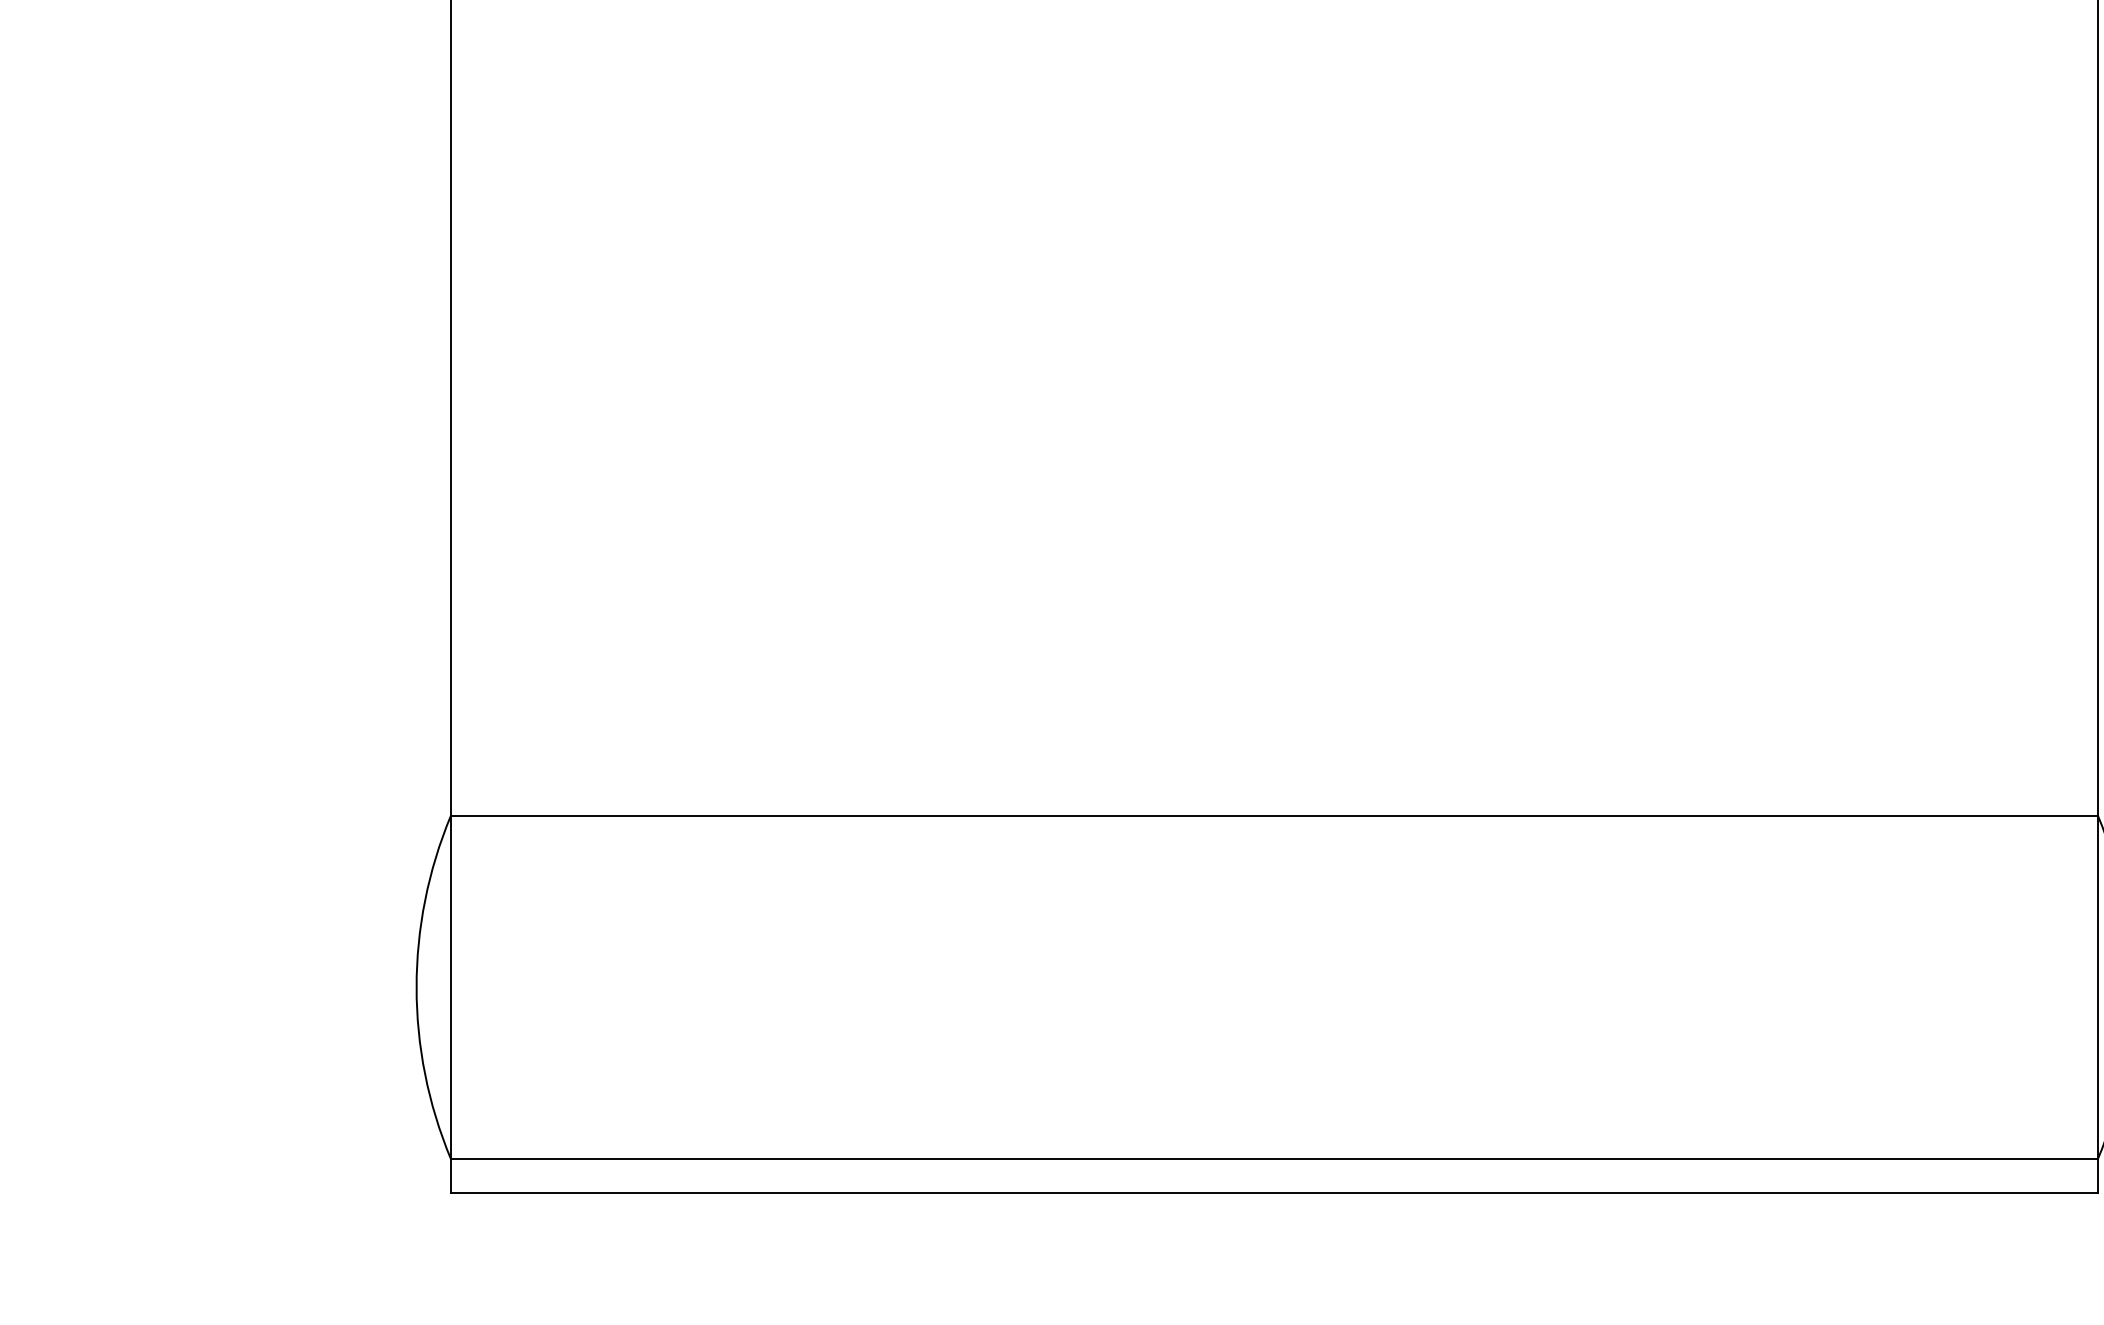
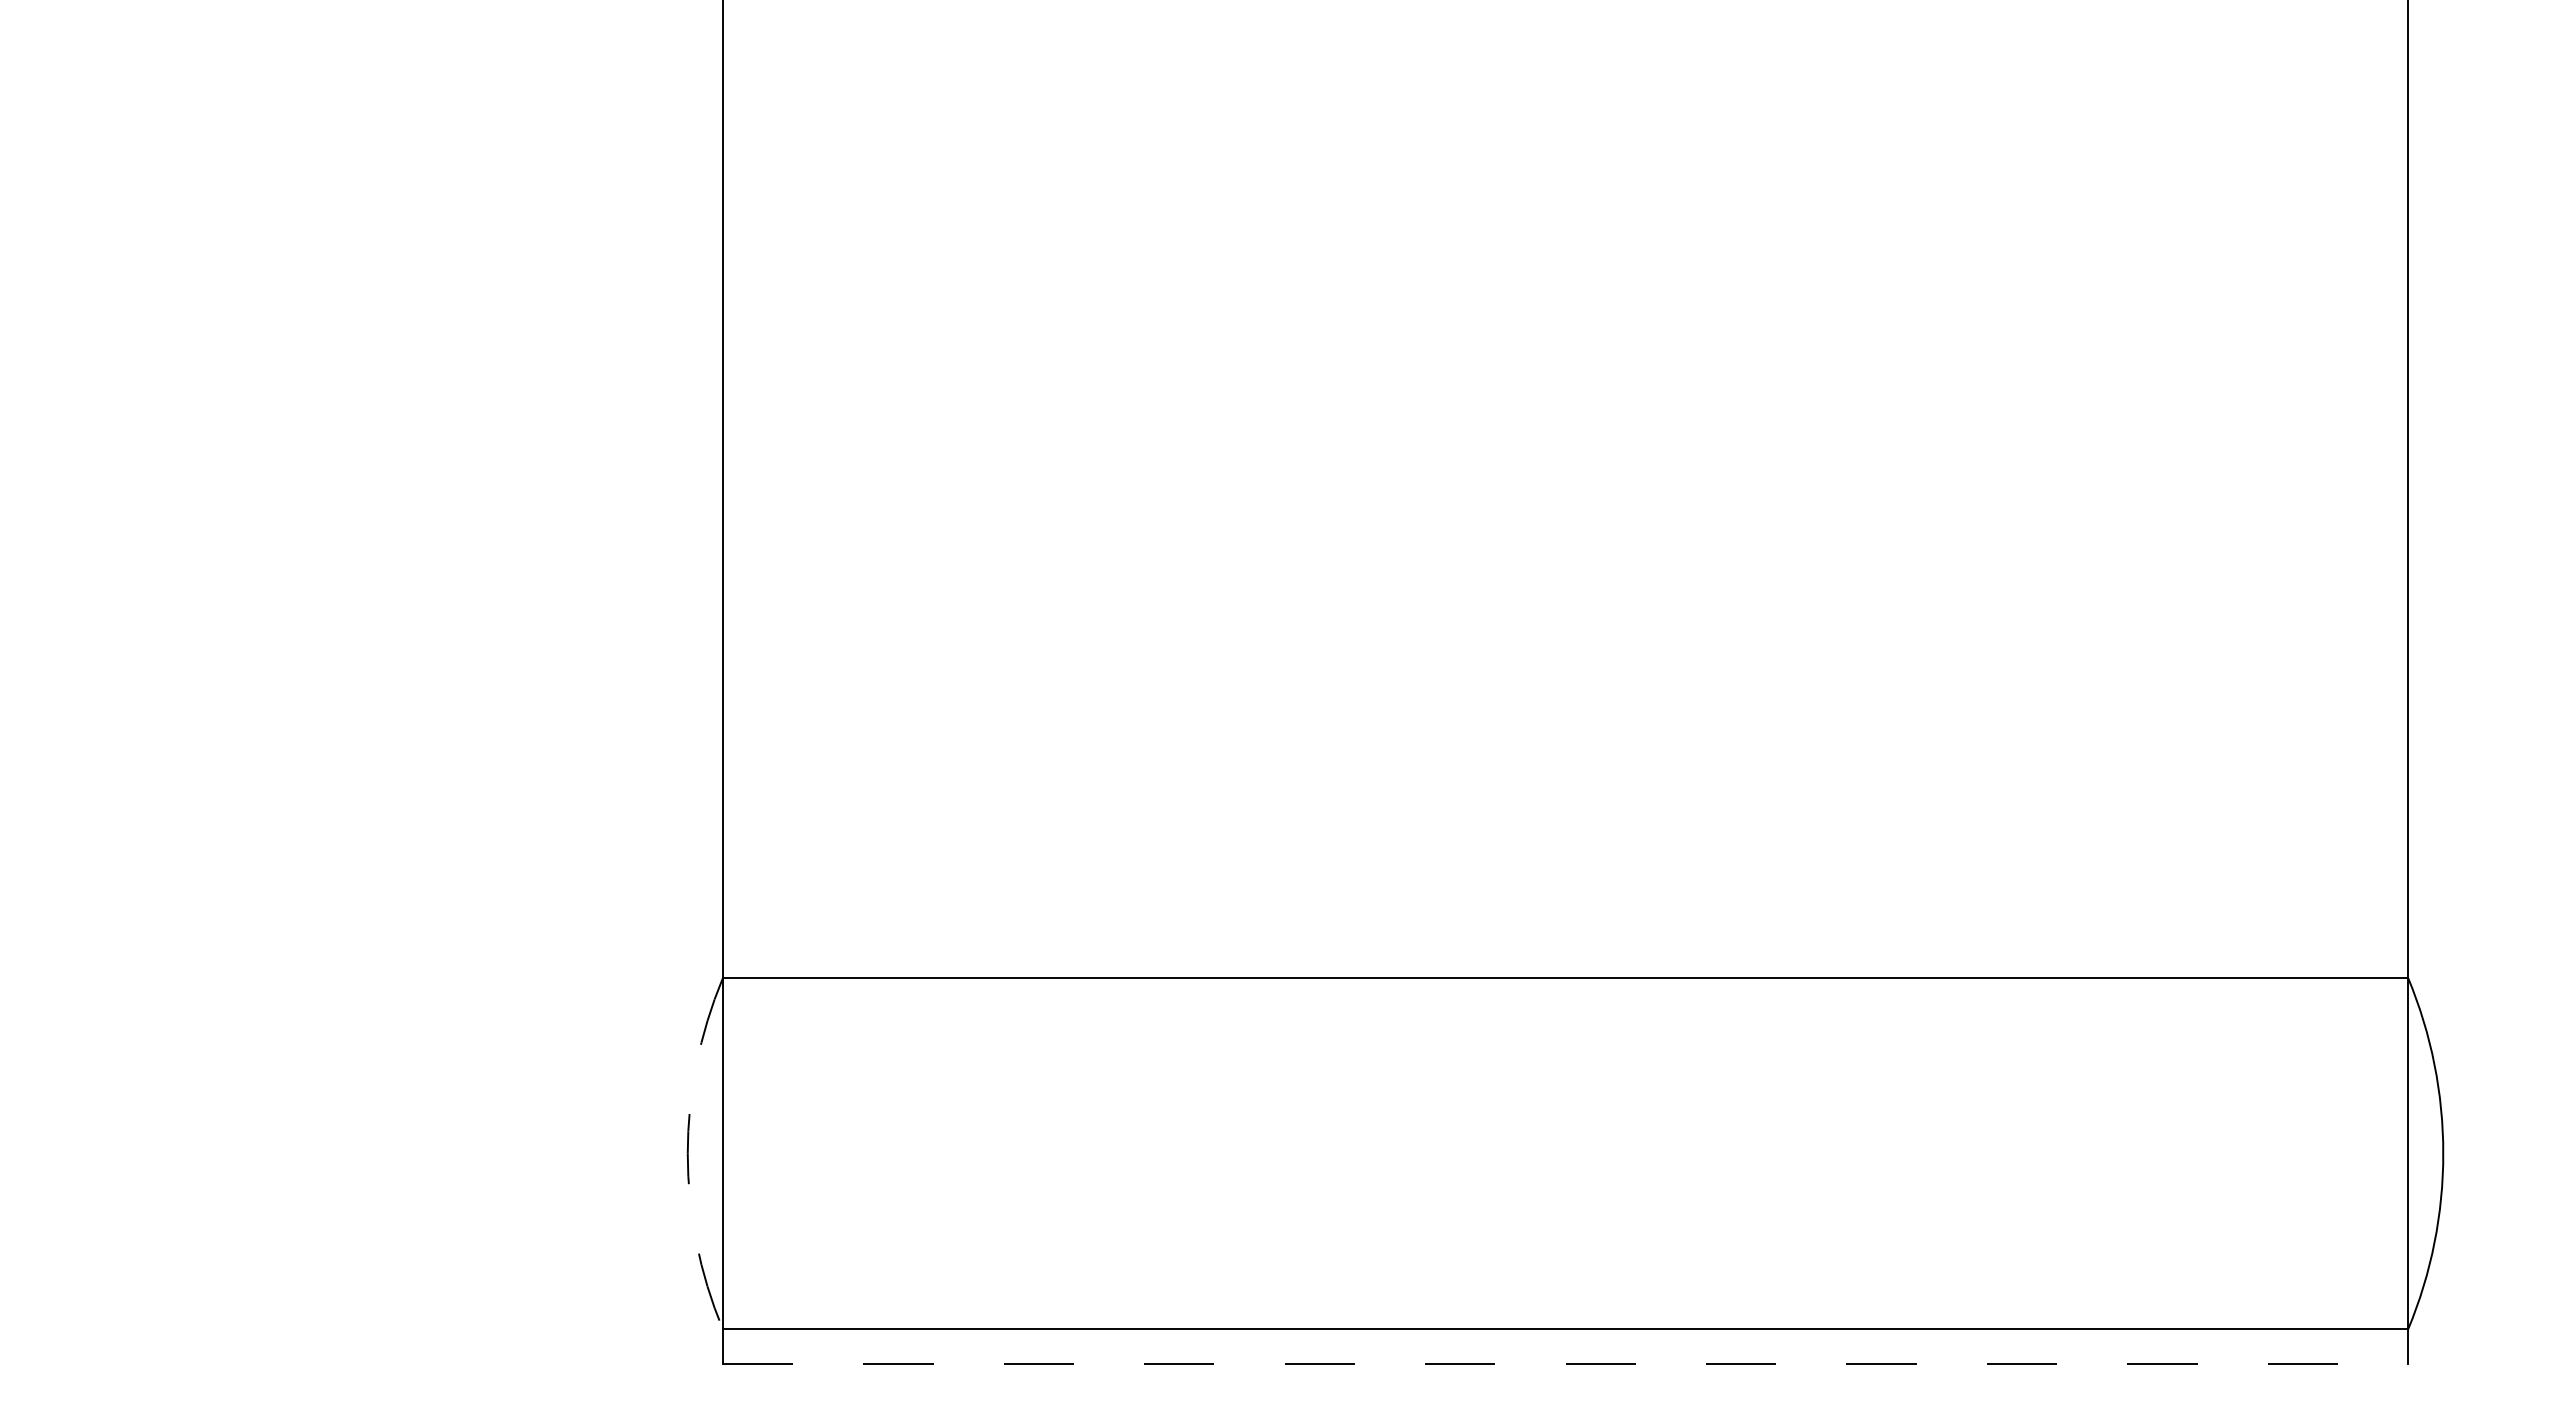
arc: (416, 987) -> (687, 1153), solid -> dashed
line: (1274, 1193) -> (1565, 1364), solid -> dashed

